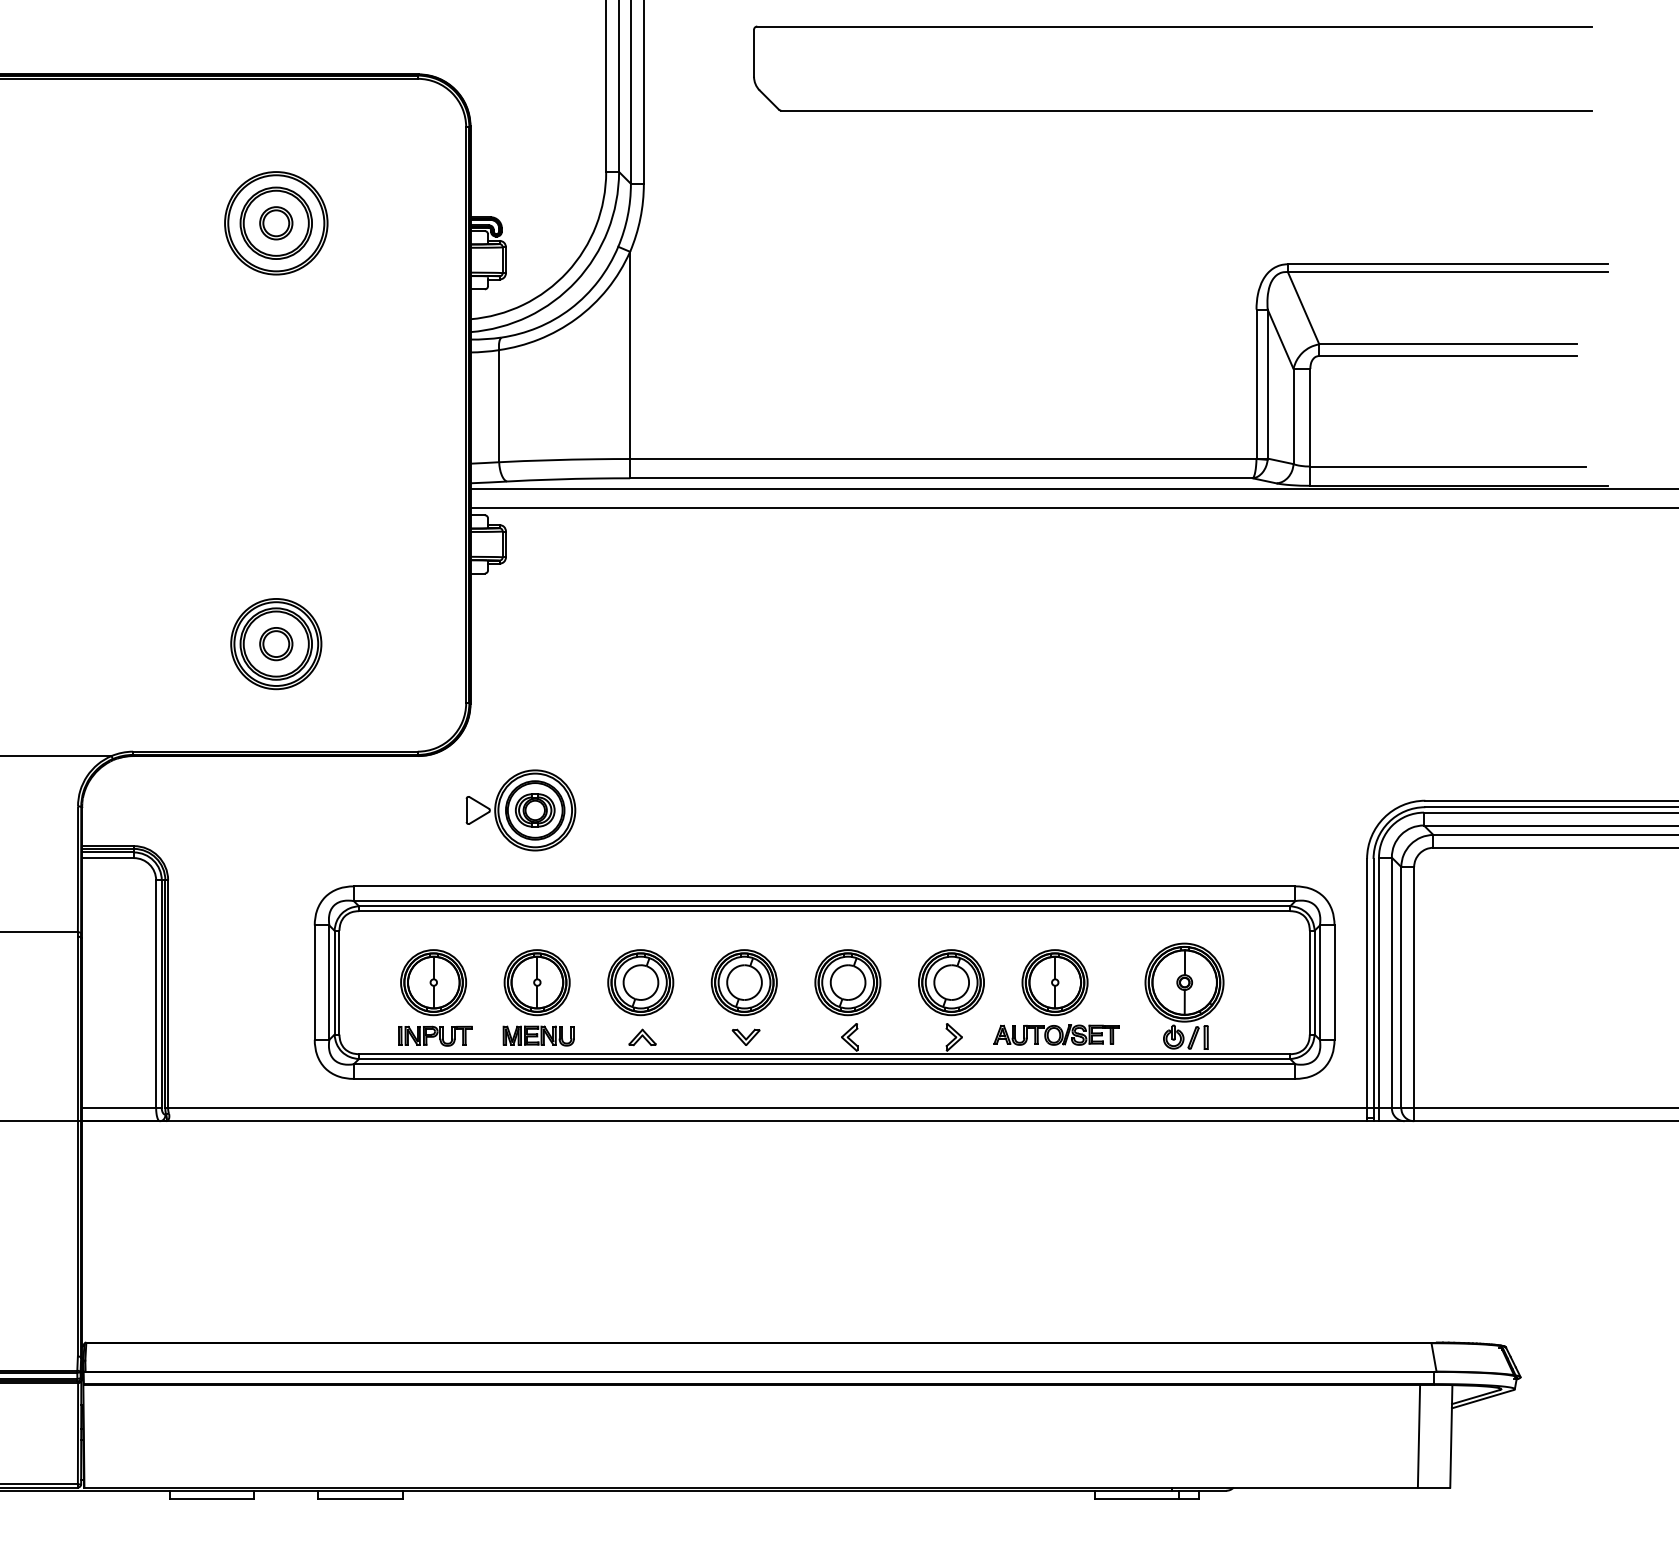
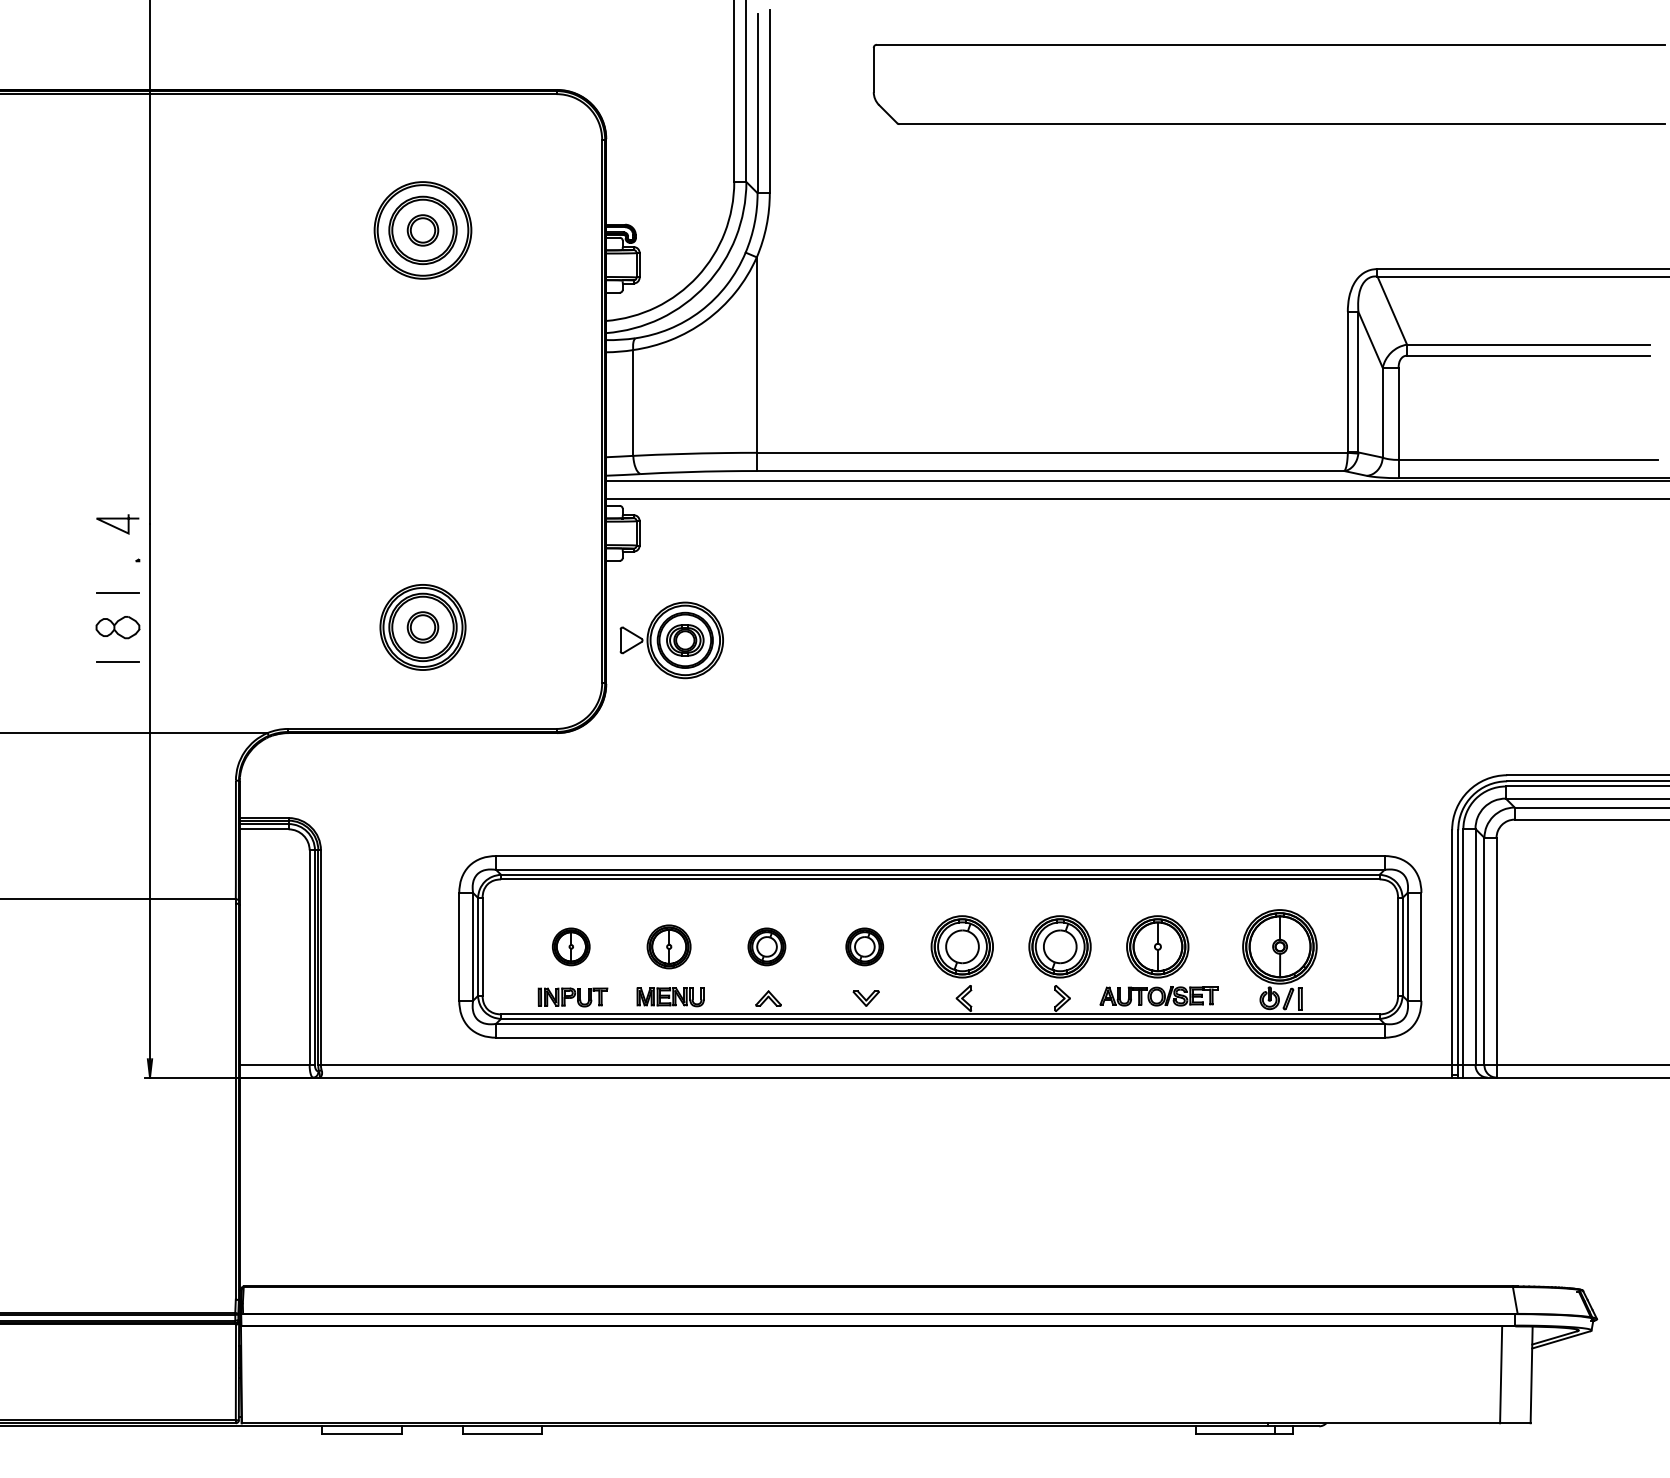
part: (520, 810) -> (671, 640), moved
part: (432, 982) -> (570, 946), size x0.6
part: (536, 982) -> (668, 946), size x0.7
part: (640, 982) -> (766, 946), size x0.6
part: (744, 982) -> (864, 946), size x0.6

